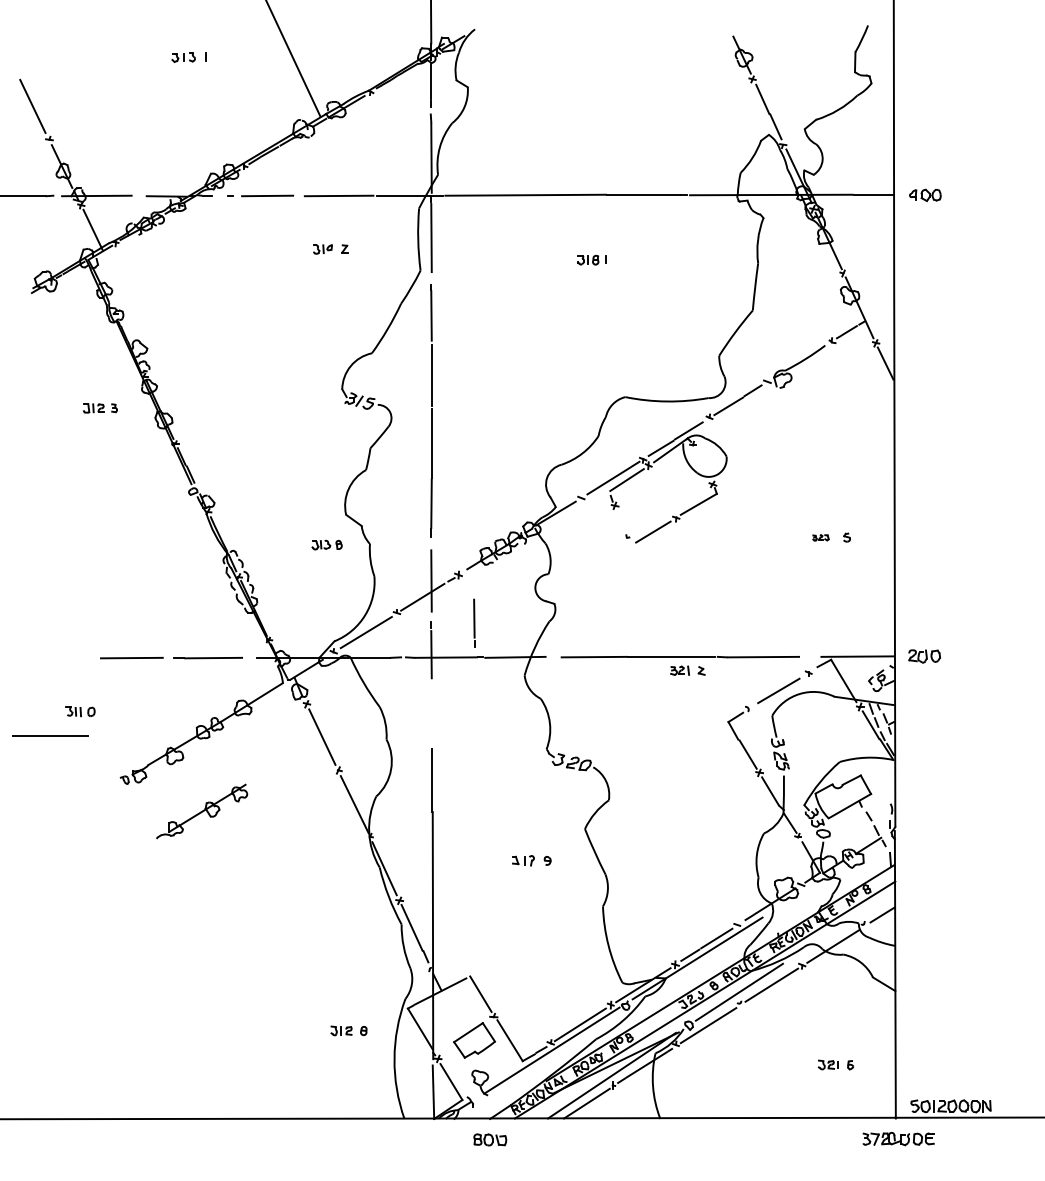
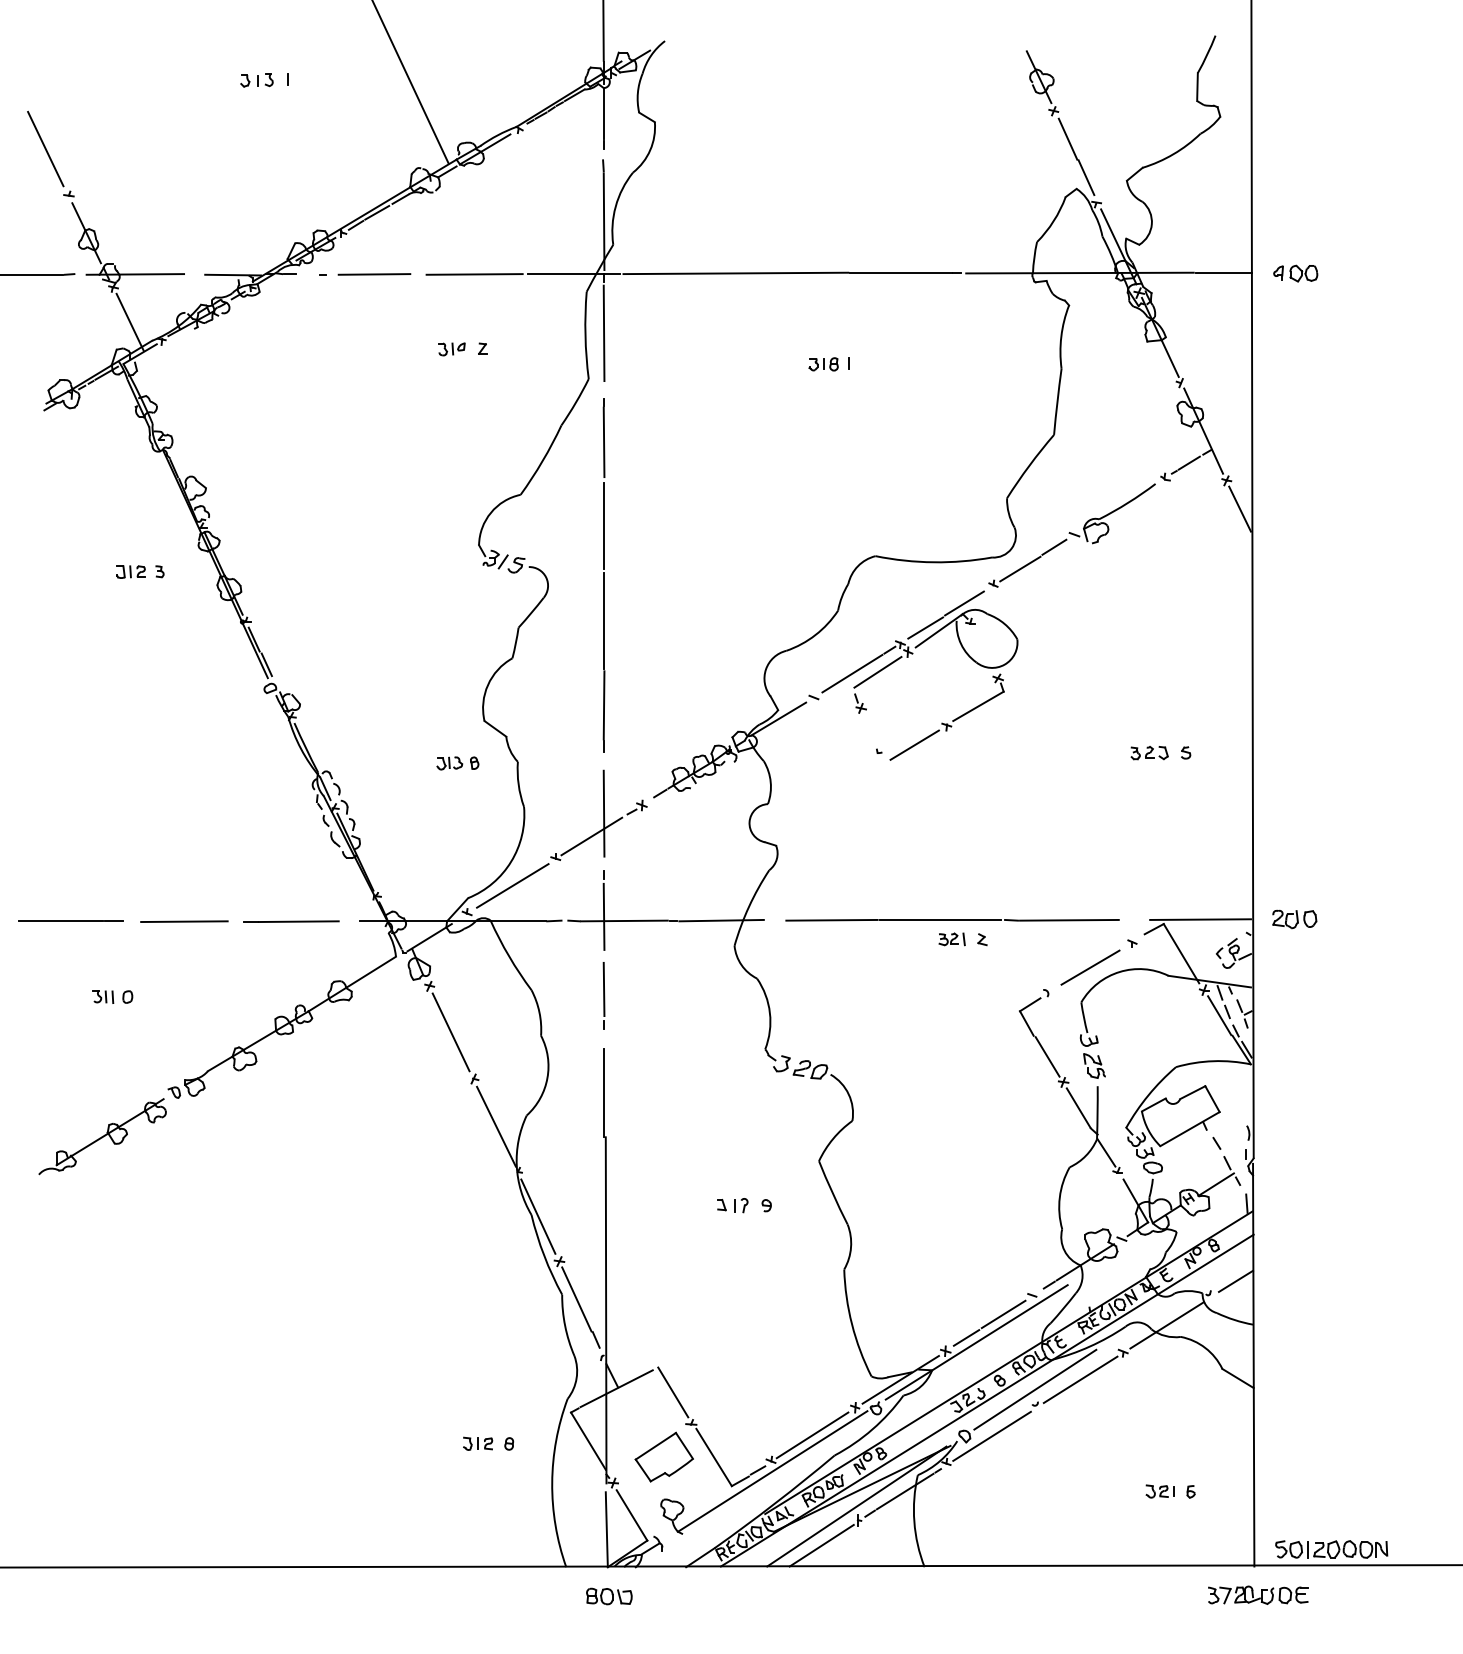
part: (820, 538) -> (1149, 753), size x1.67
line: (473, 622) -> (603, 995), moved
line: (50, 735) -> (70, 920), moved
part: (201, 811) -> (102, 1136), moved
part: (490, 1139) -> (609, 1596), moved

